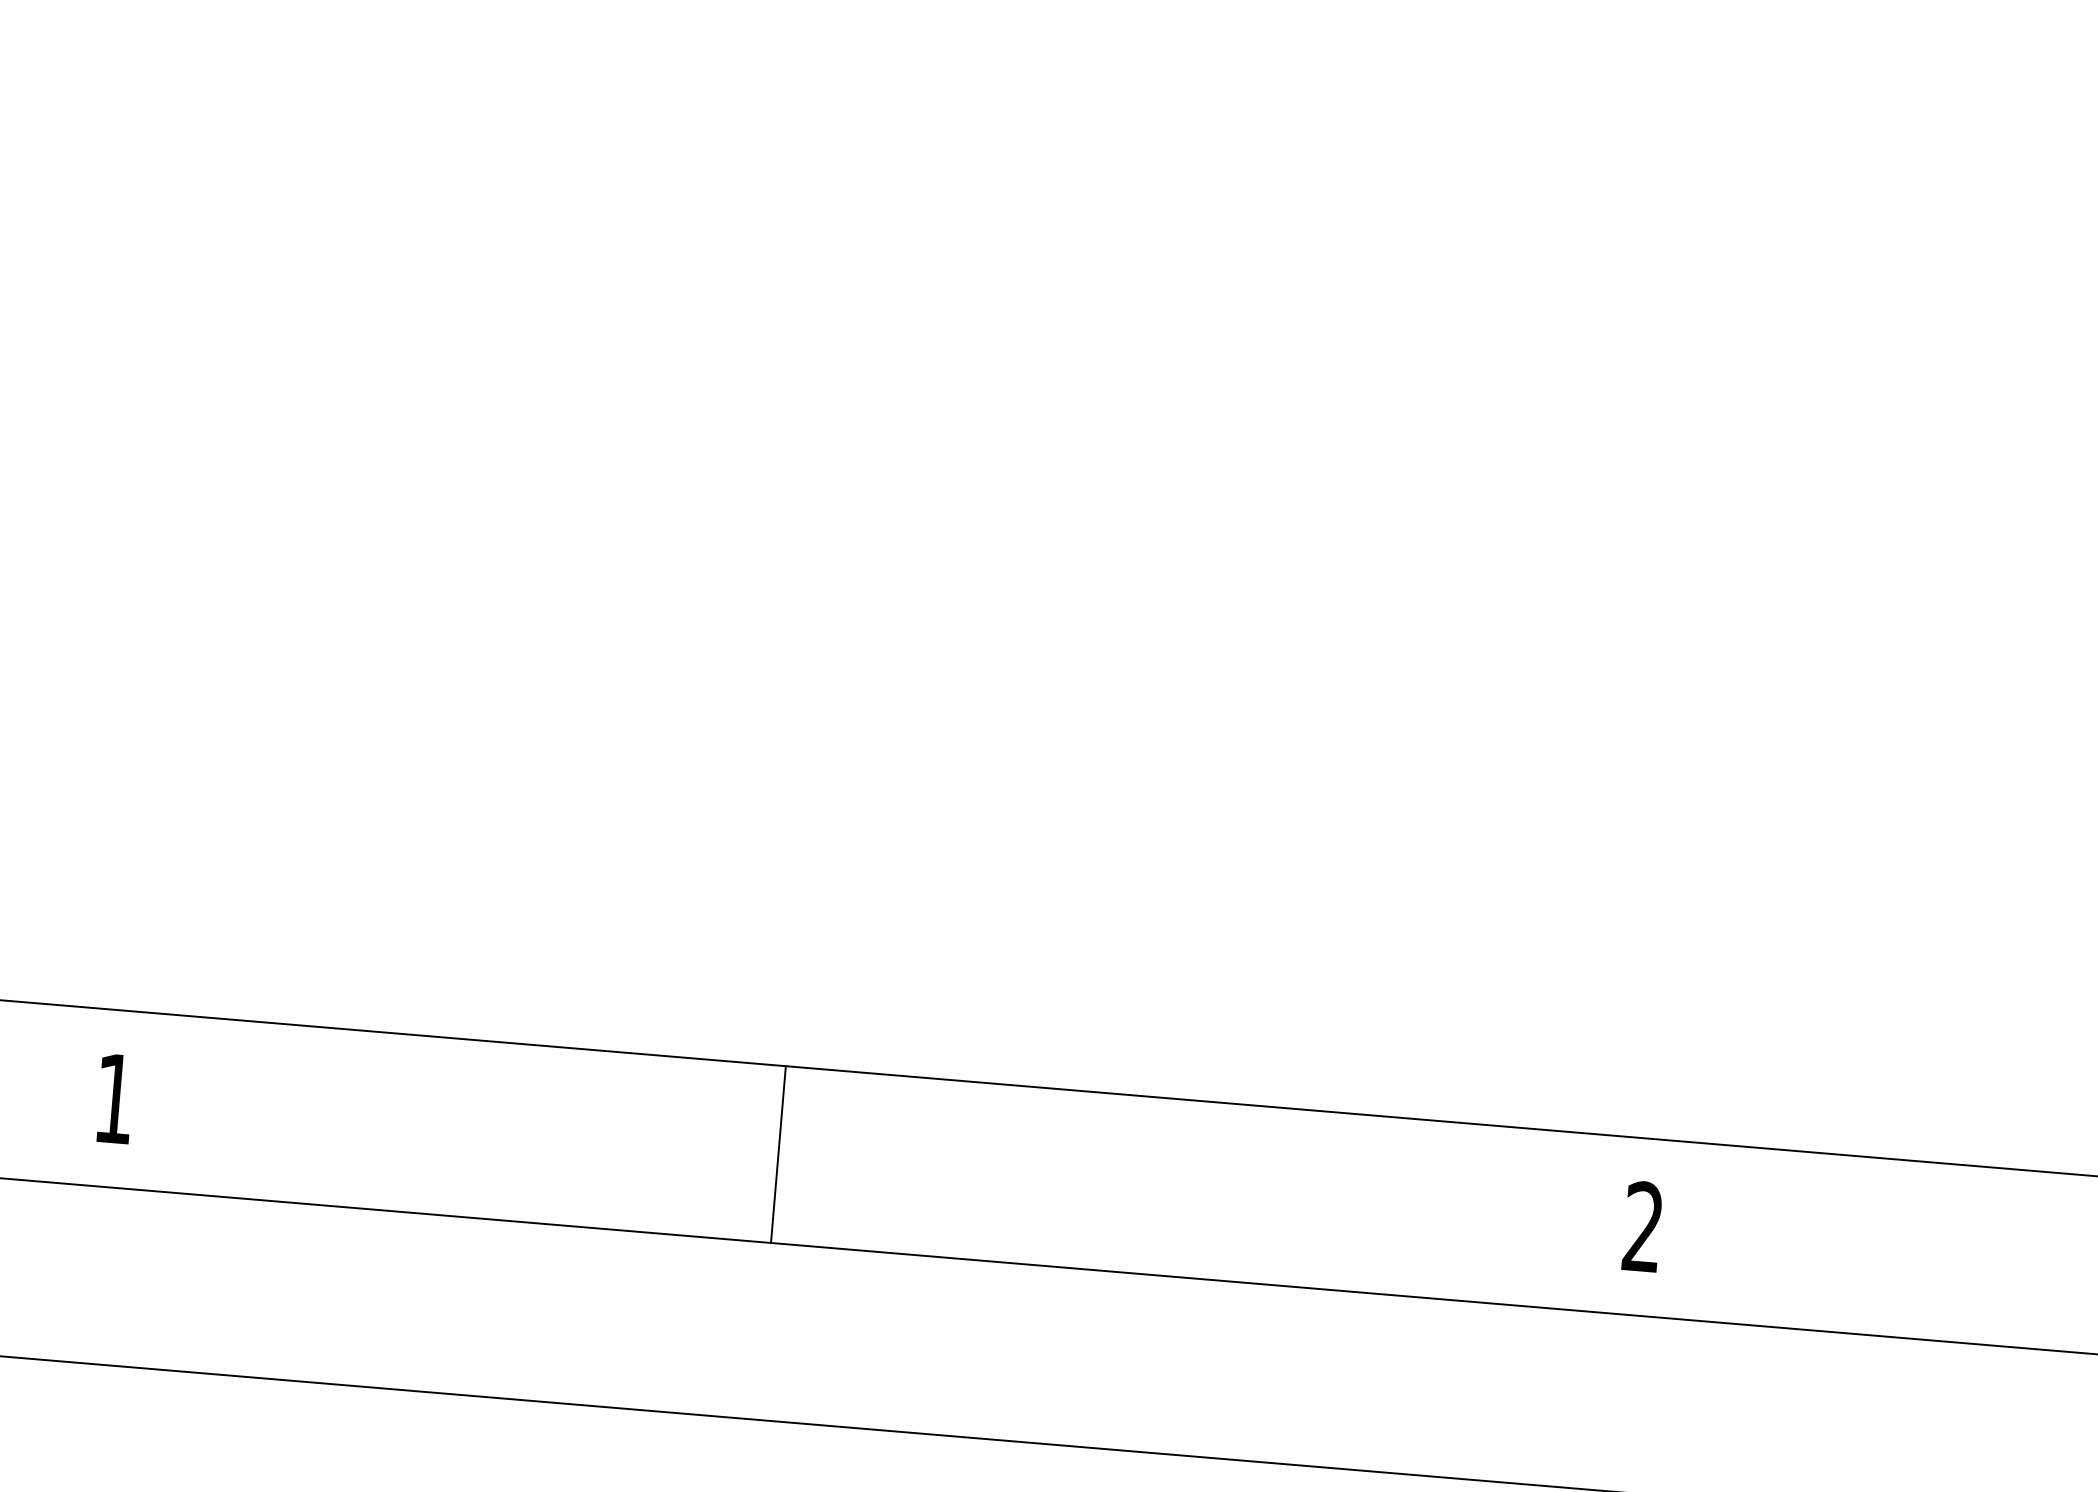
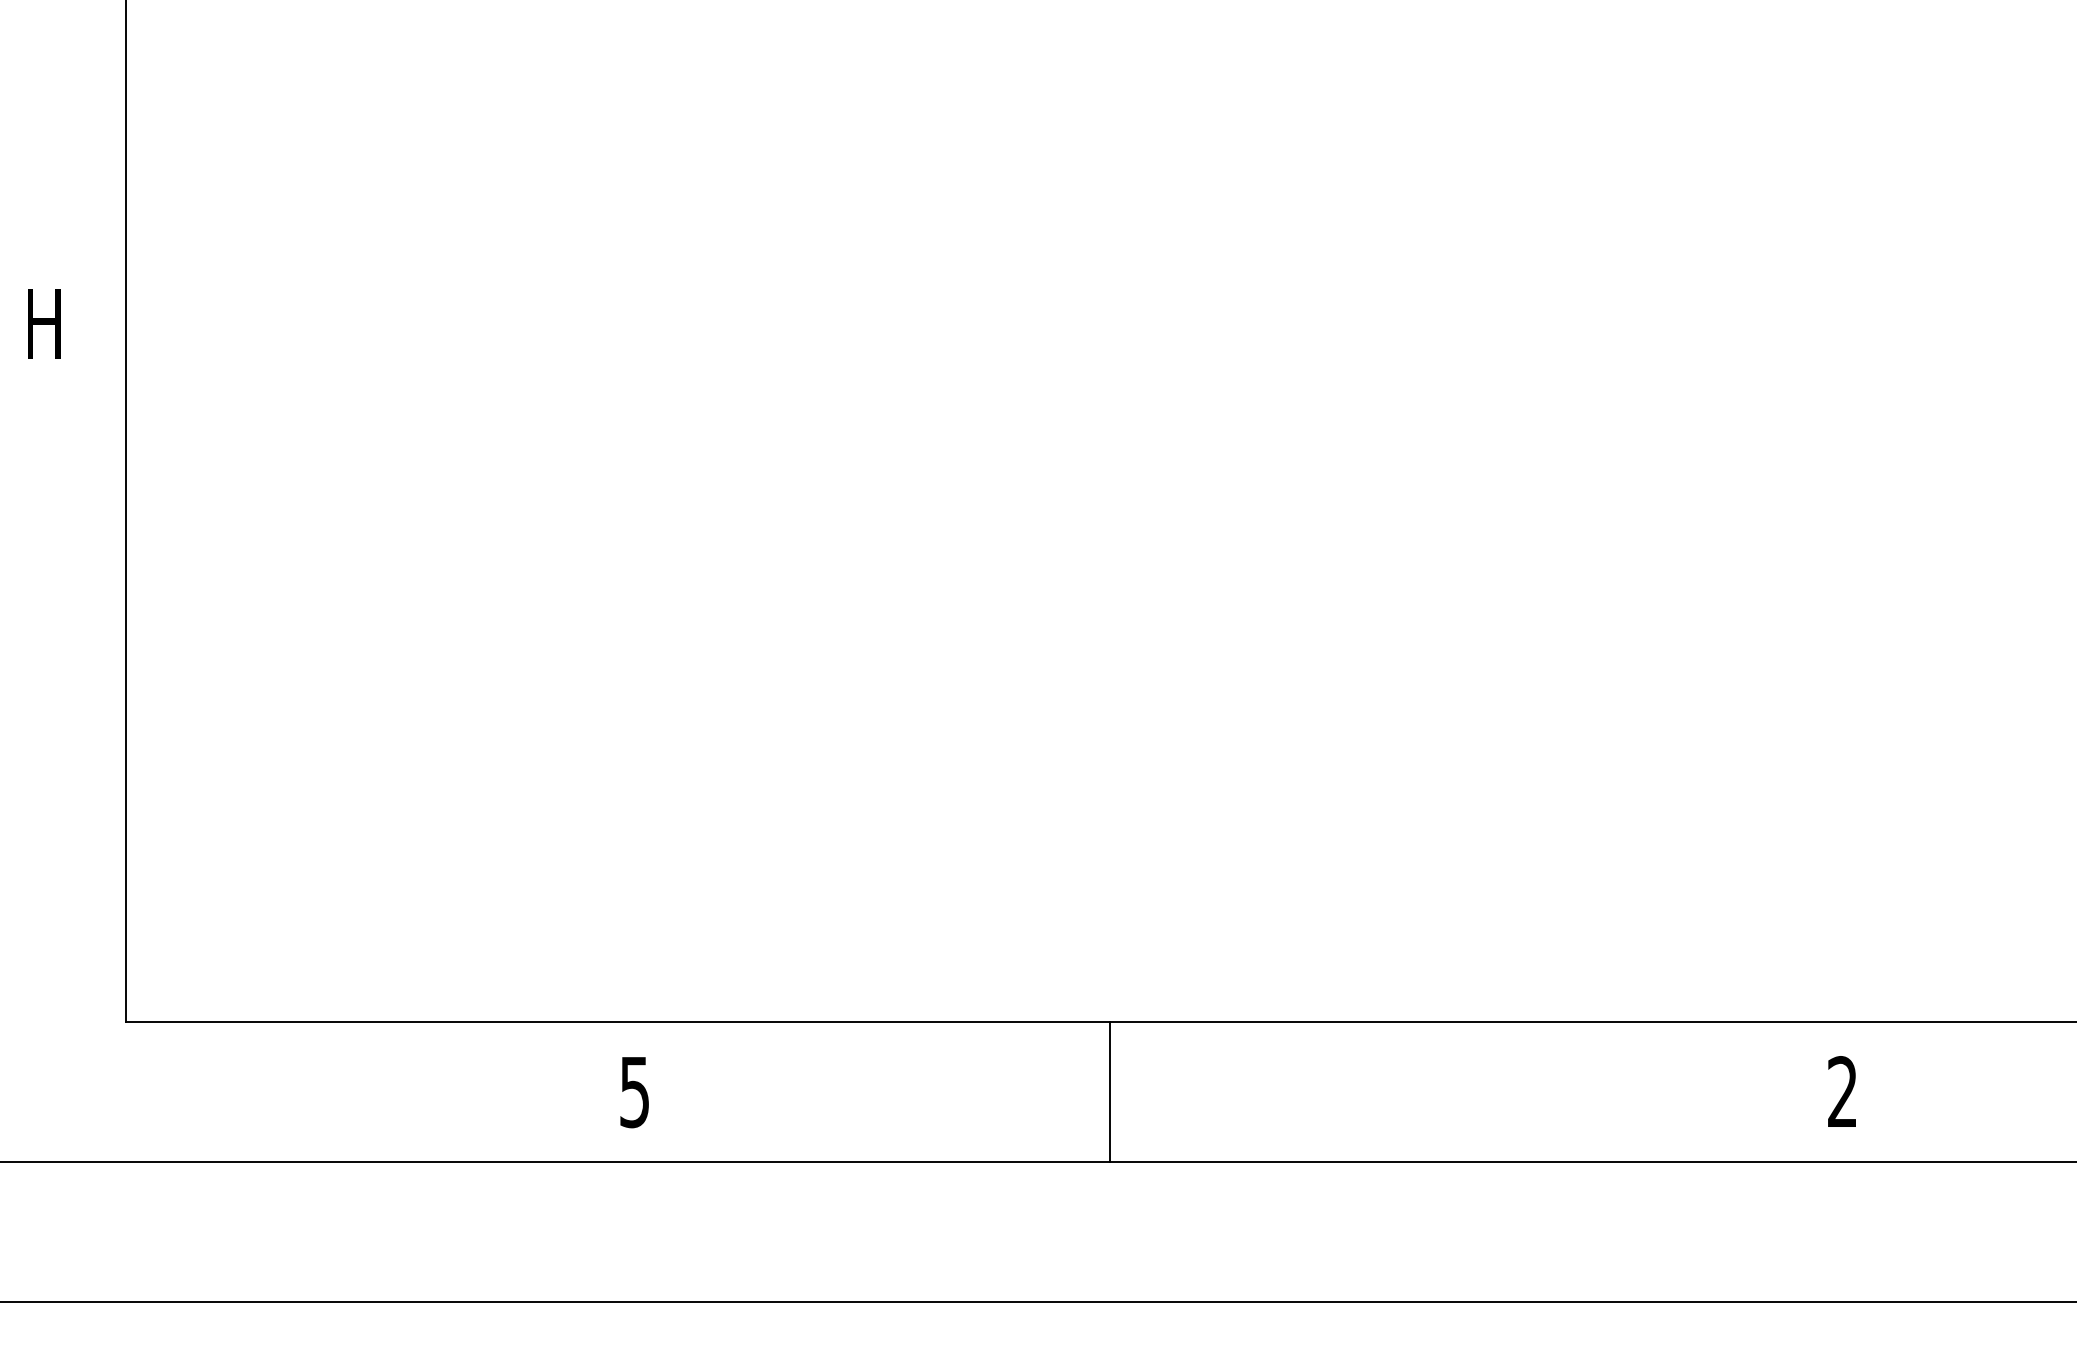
text: (114, 1099) -> (634, 1092), 1 -> 5
line: (778, 1153) -> (1110, 1091), moved

